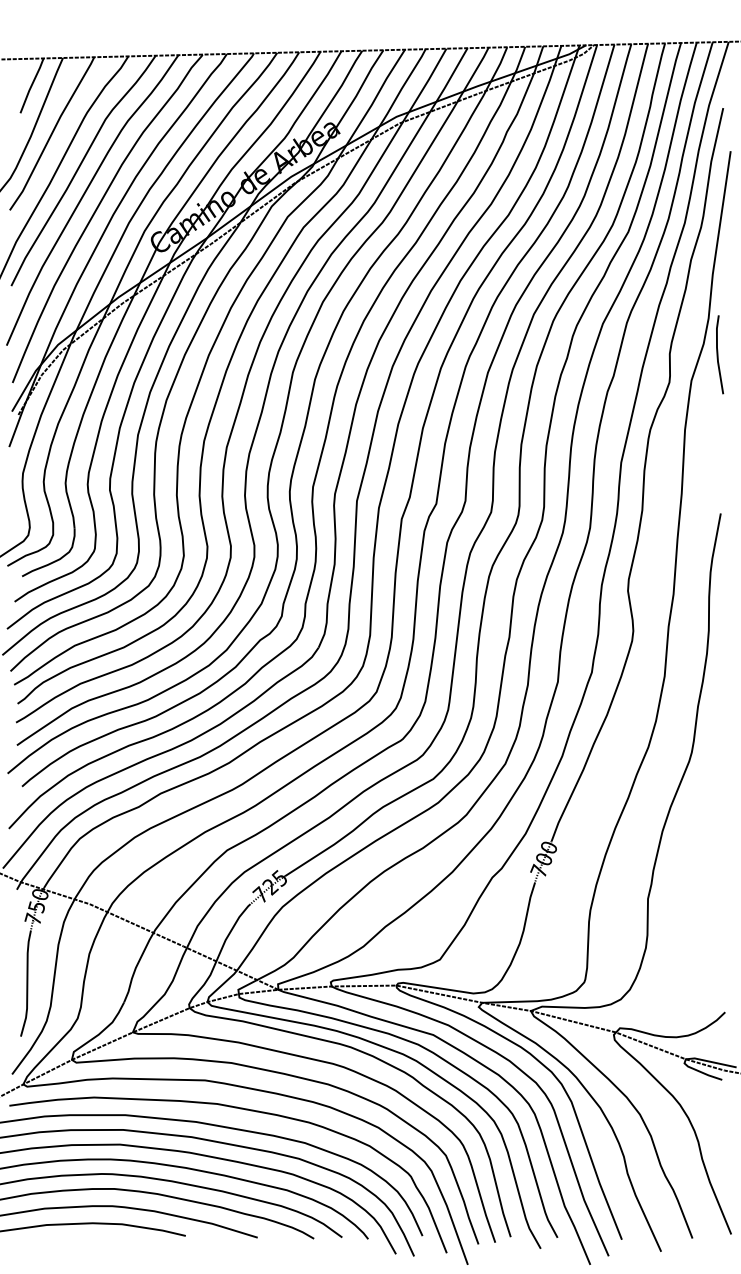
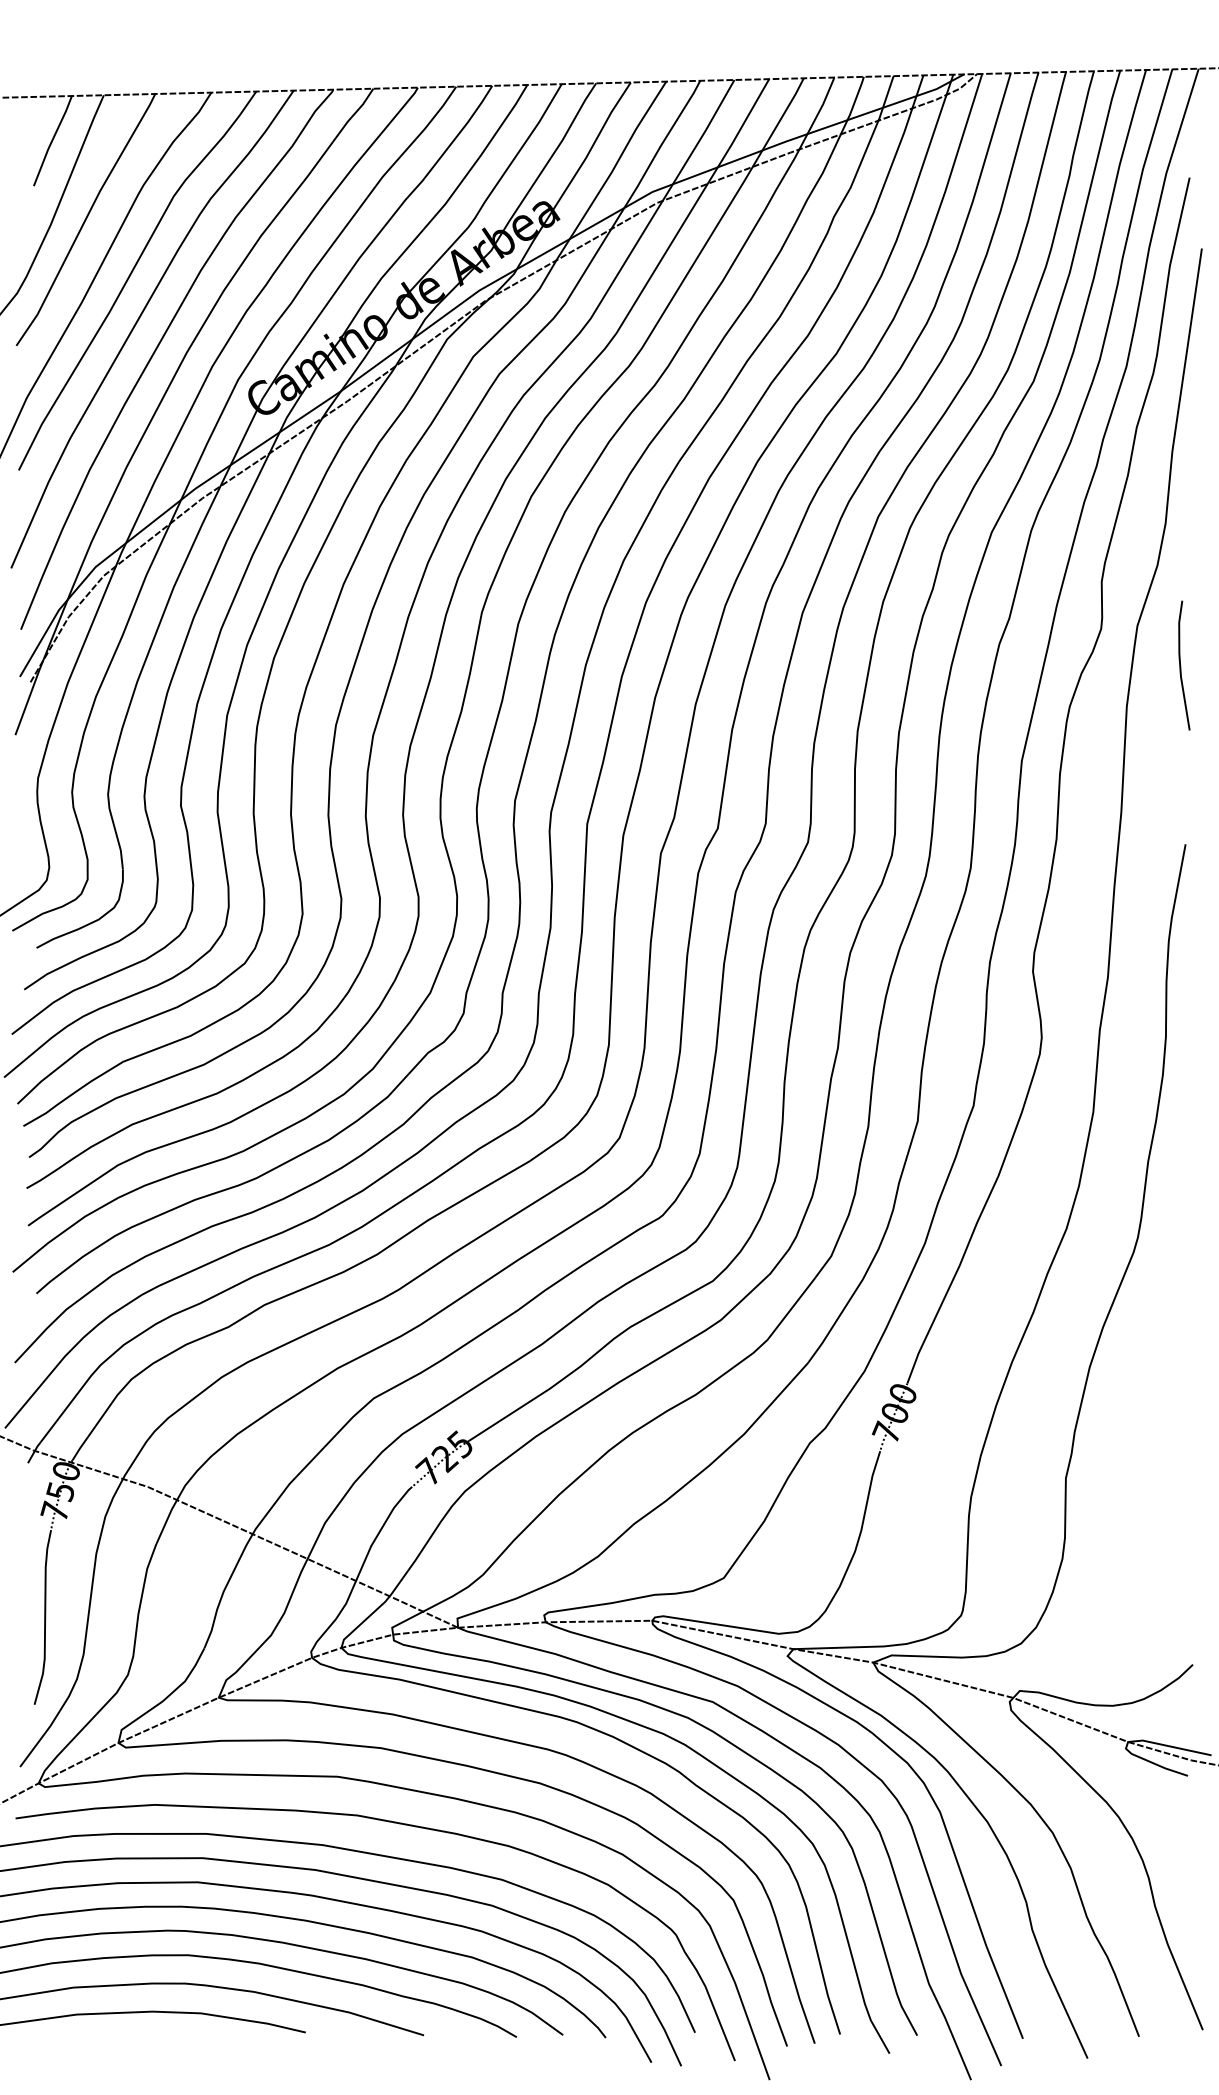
line: (718, 354) -> (1181, 665), moved

